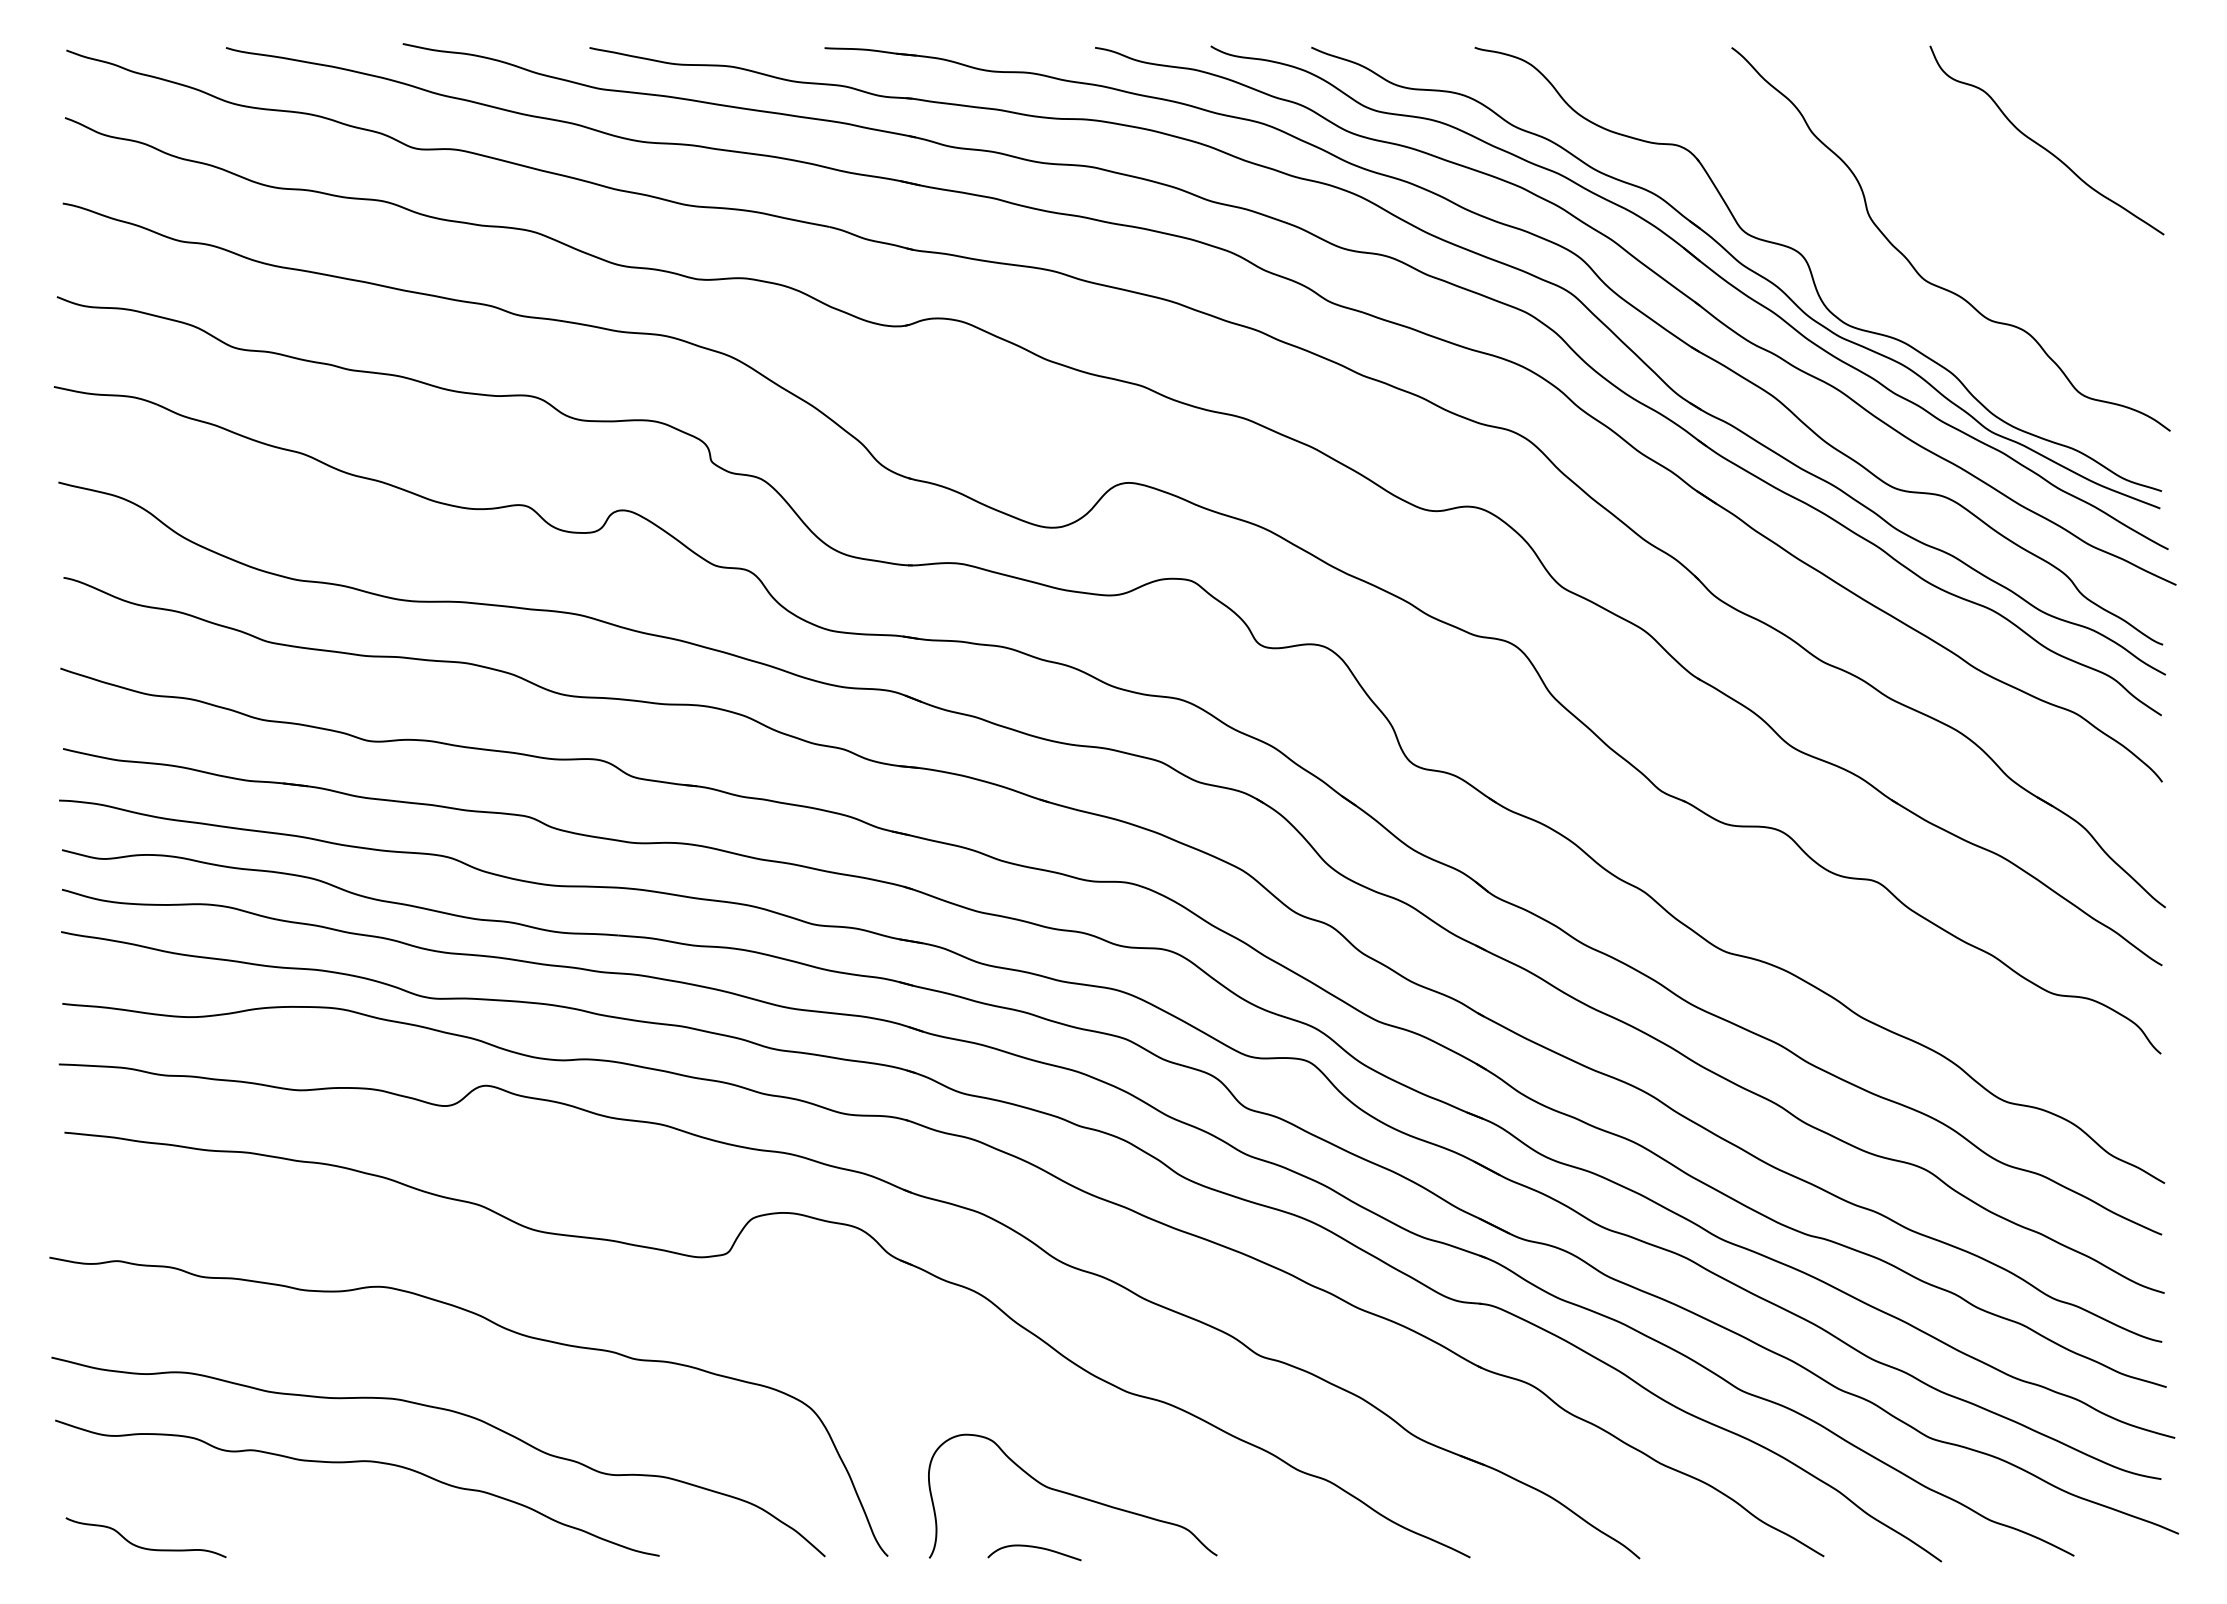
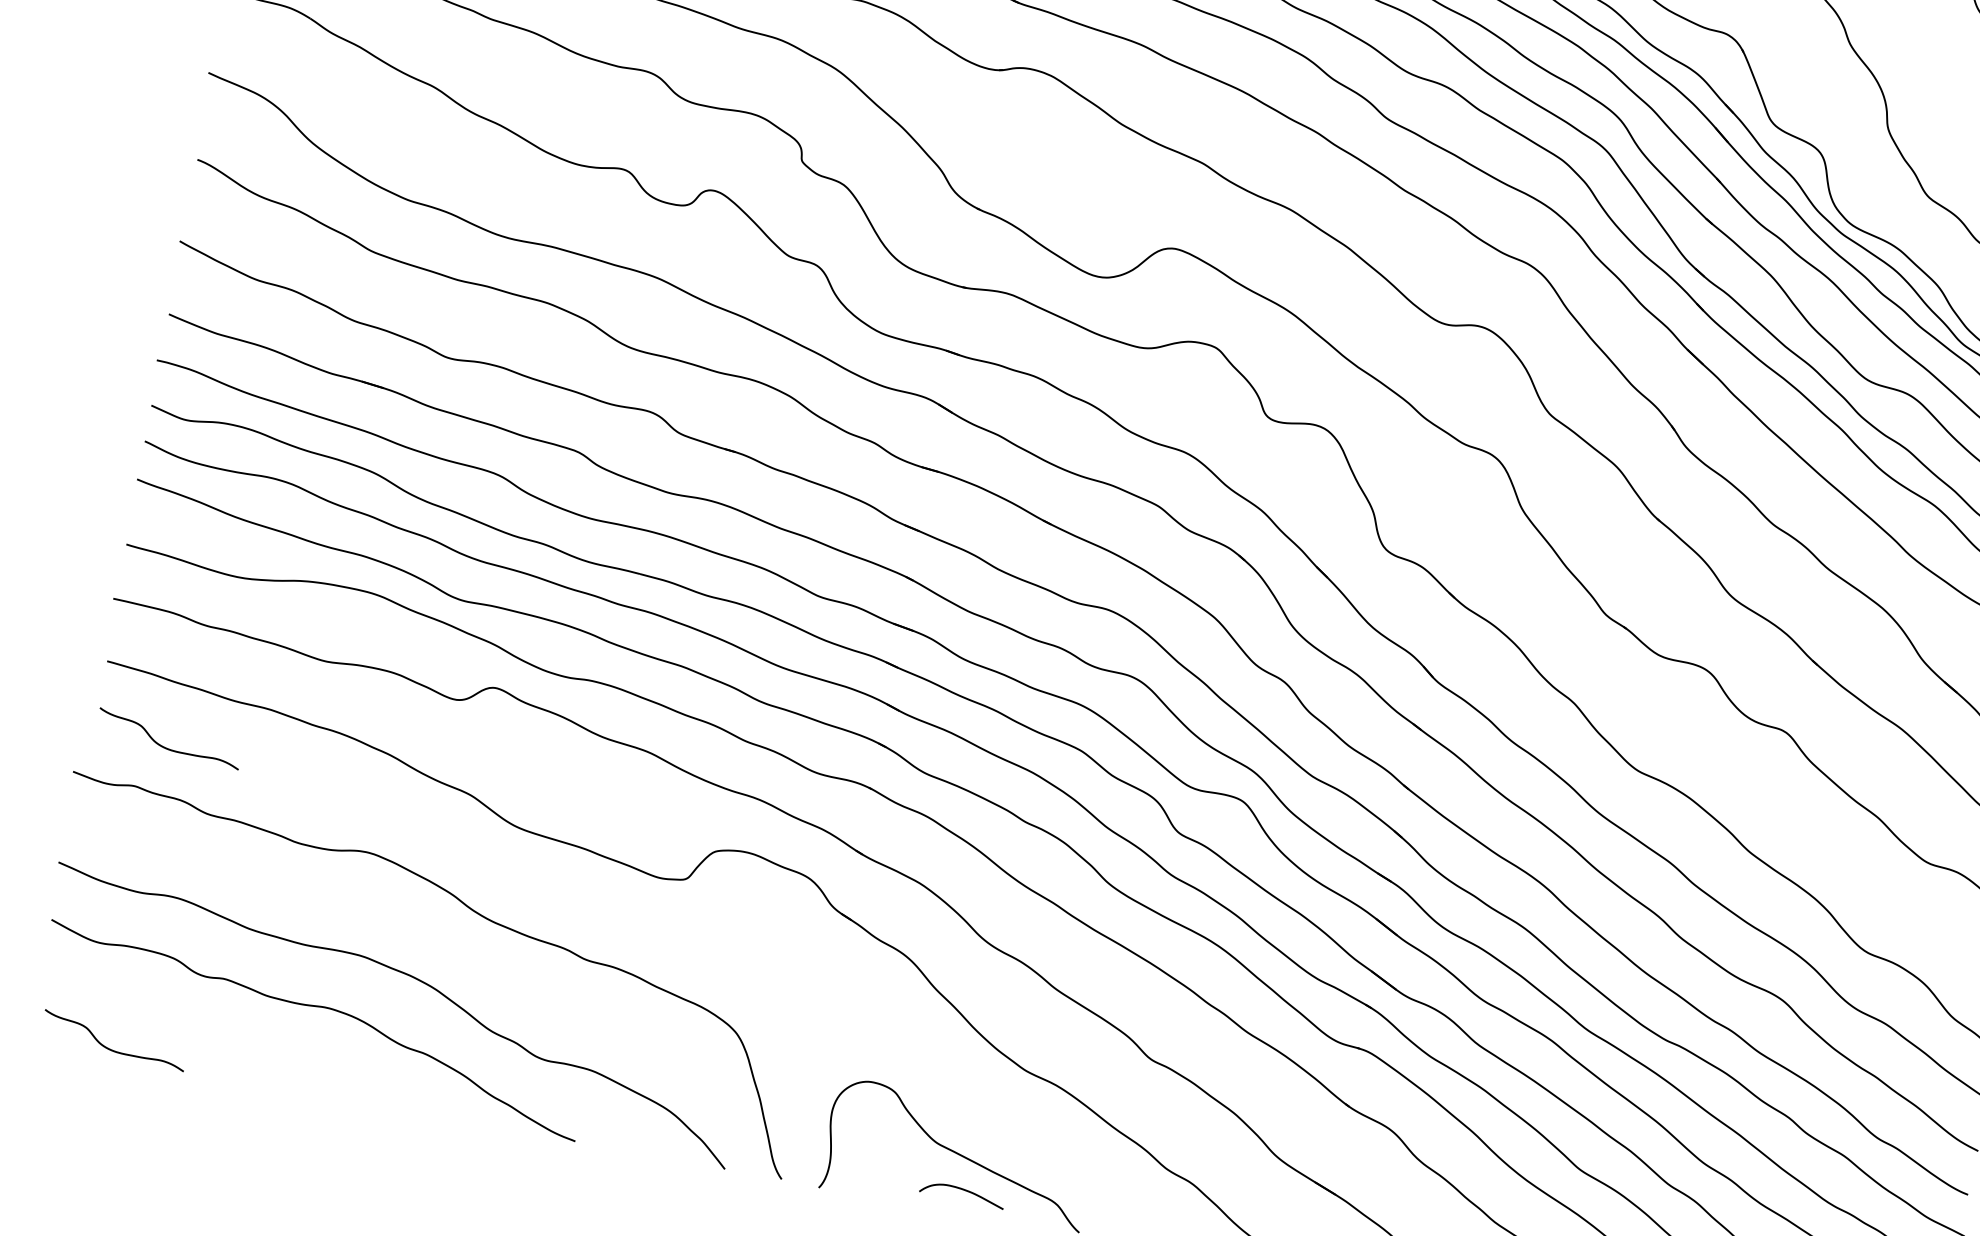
curve: (141, 1212) -> (163, 746), added
curve: (1036, 1548) -> (964, 1191), moved

